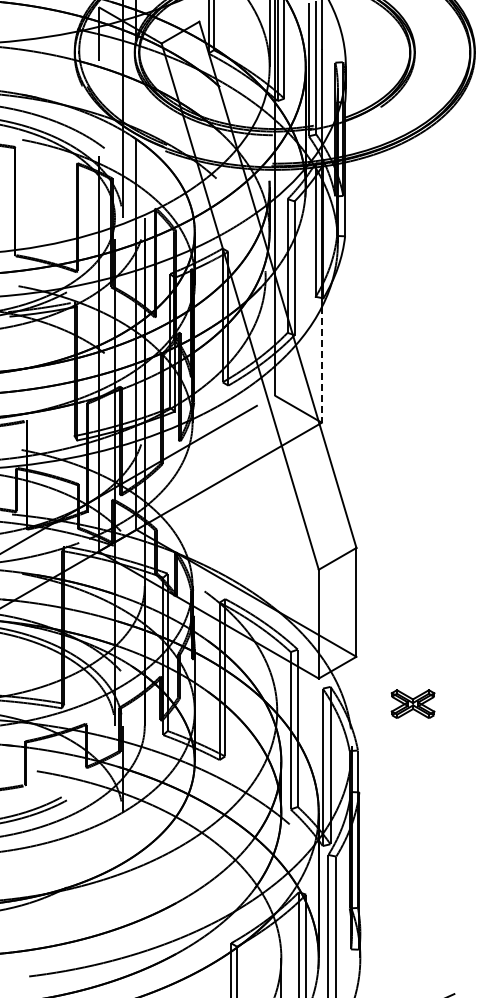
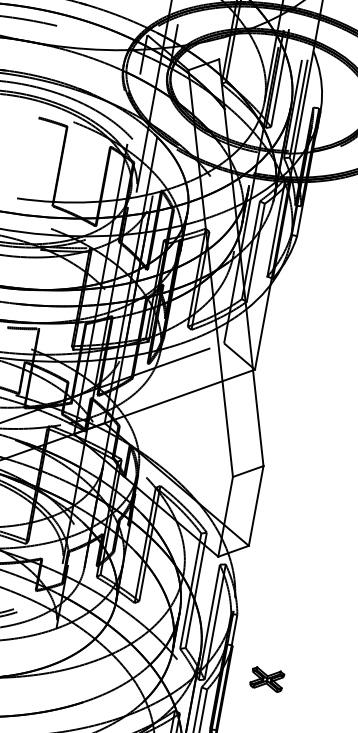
line: (321, 364) -> (262, 326), dashed -> solid
part: (412, 703) -> (266, 679), moved

